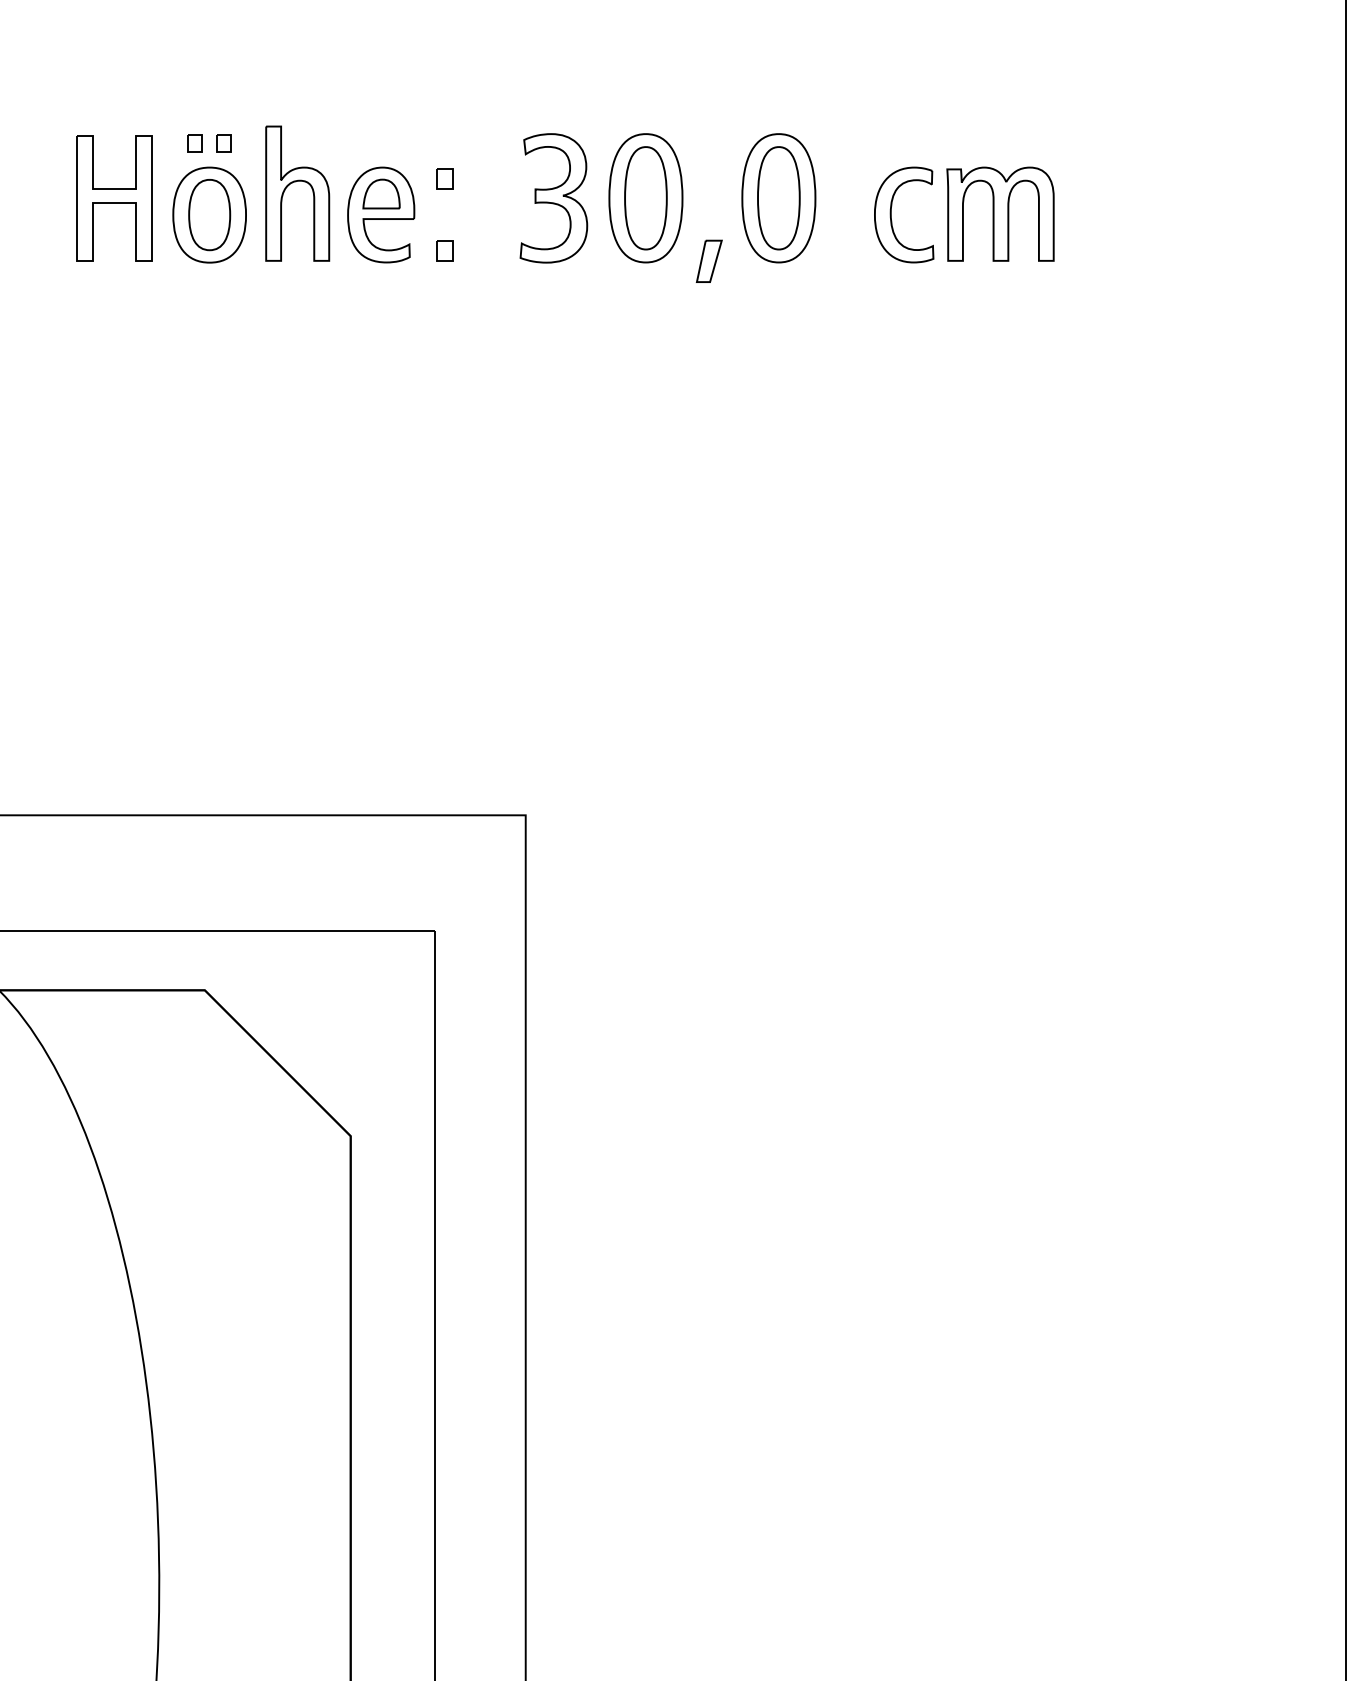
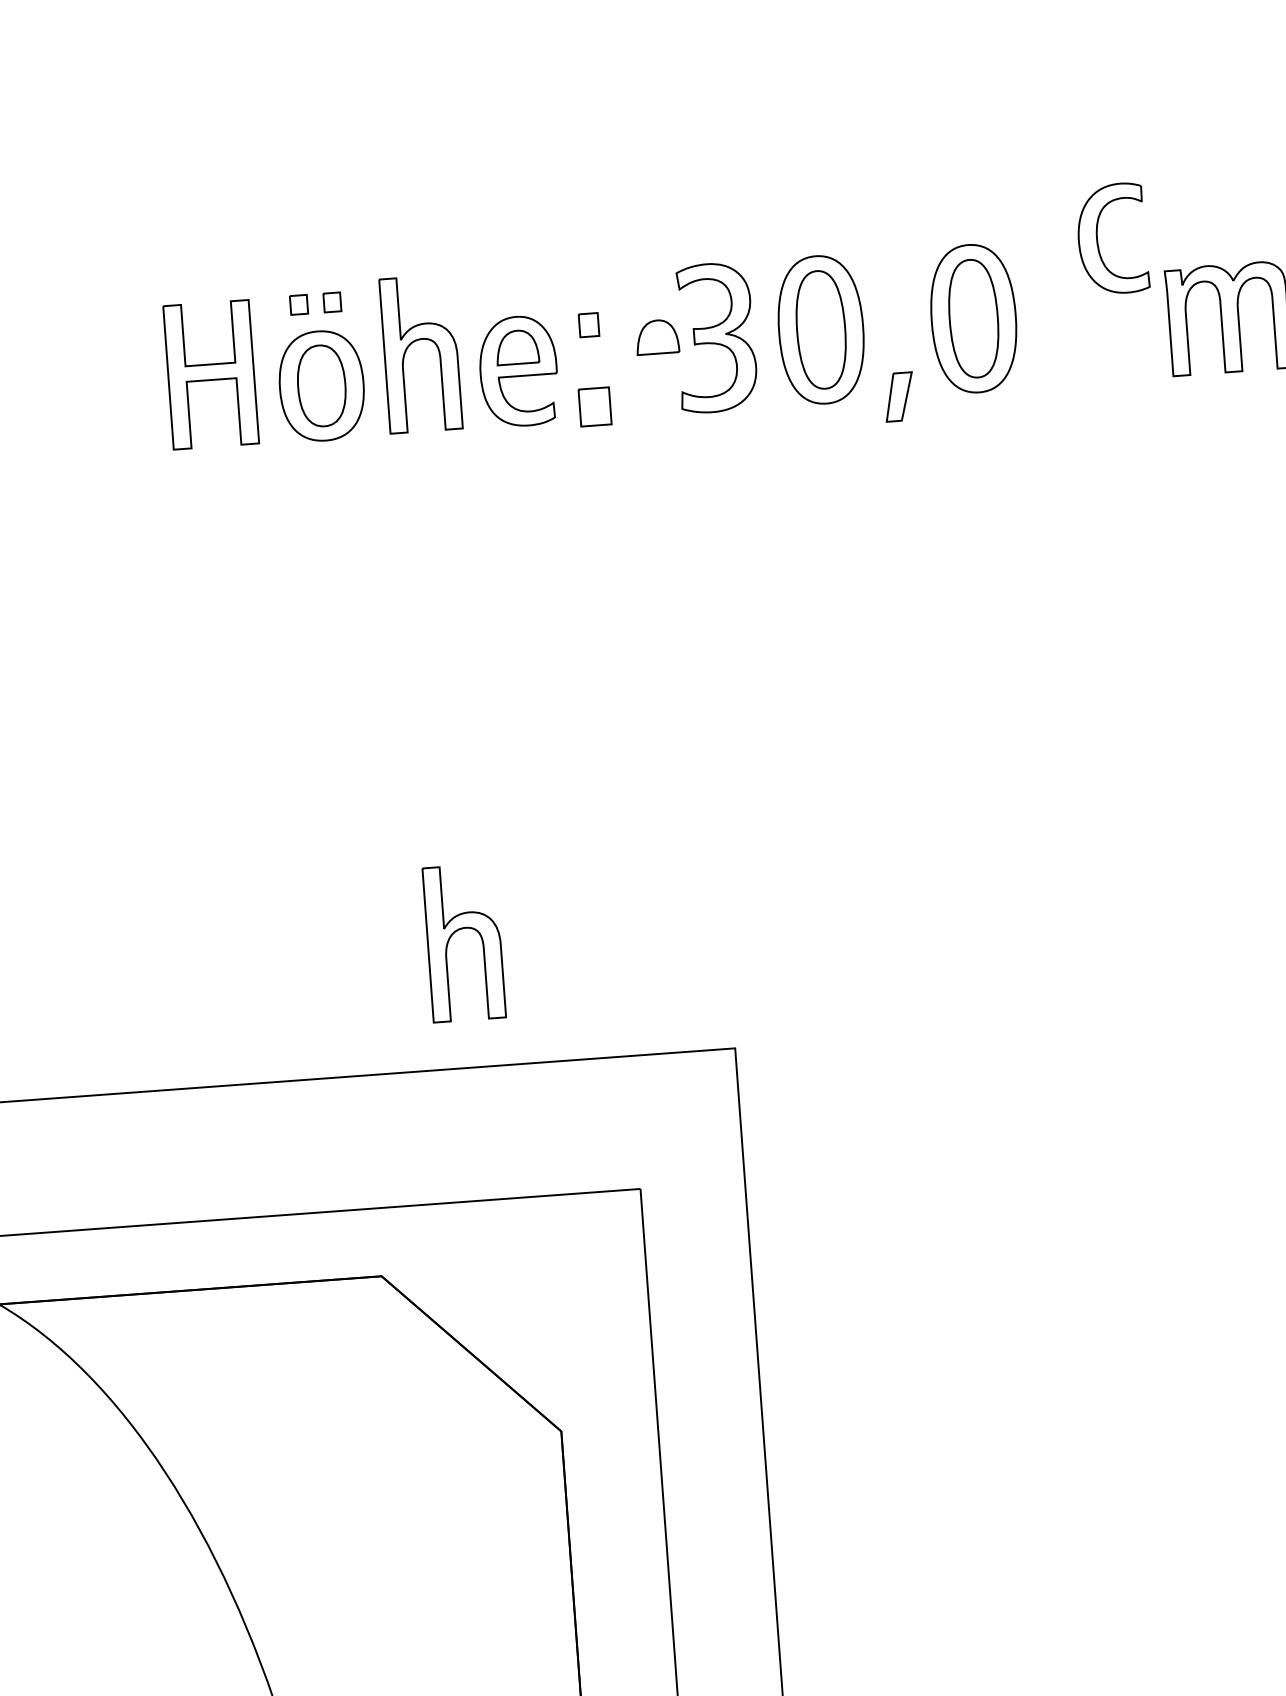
part: (503, 193) -> (657, 336), added
part: (891, 214) -> (1097, 239), moved
part: (444, 250) -> (594, 406), size x1.6
part: (295, 695) -> (460, 930), added

